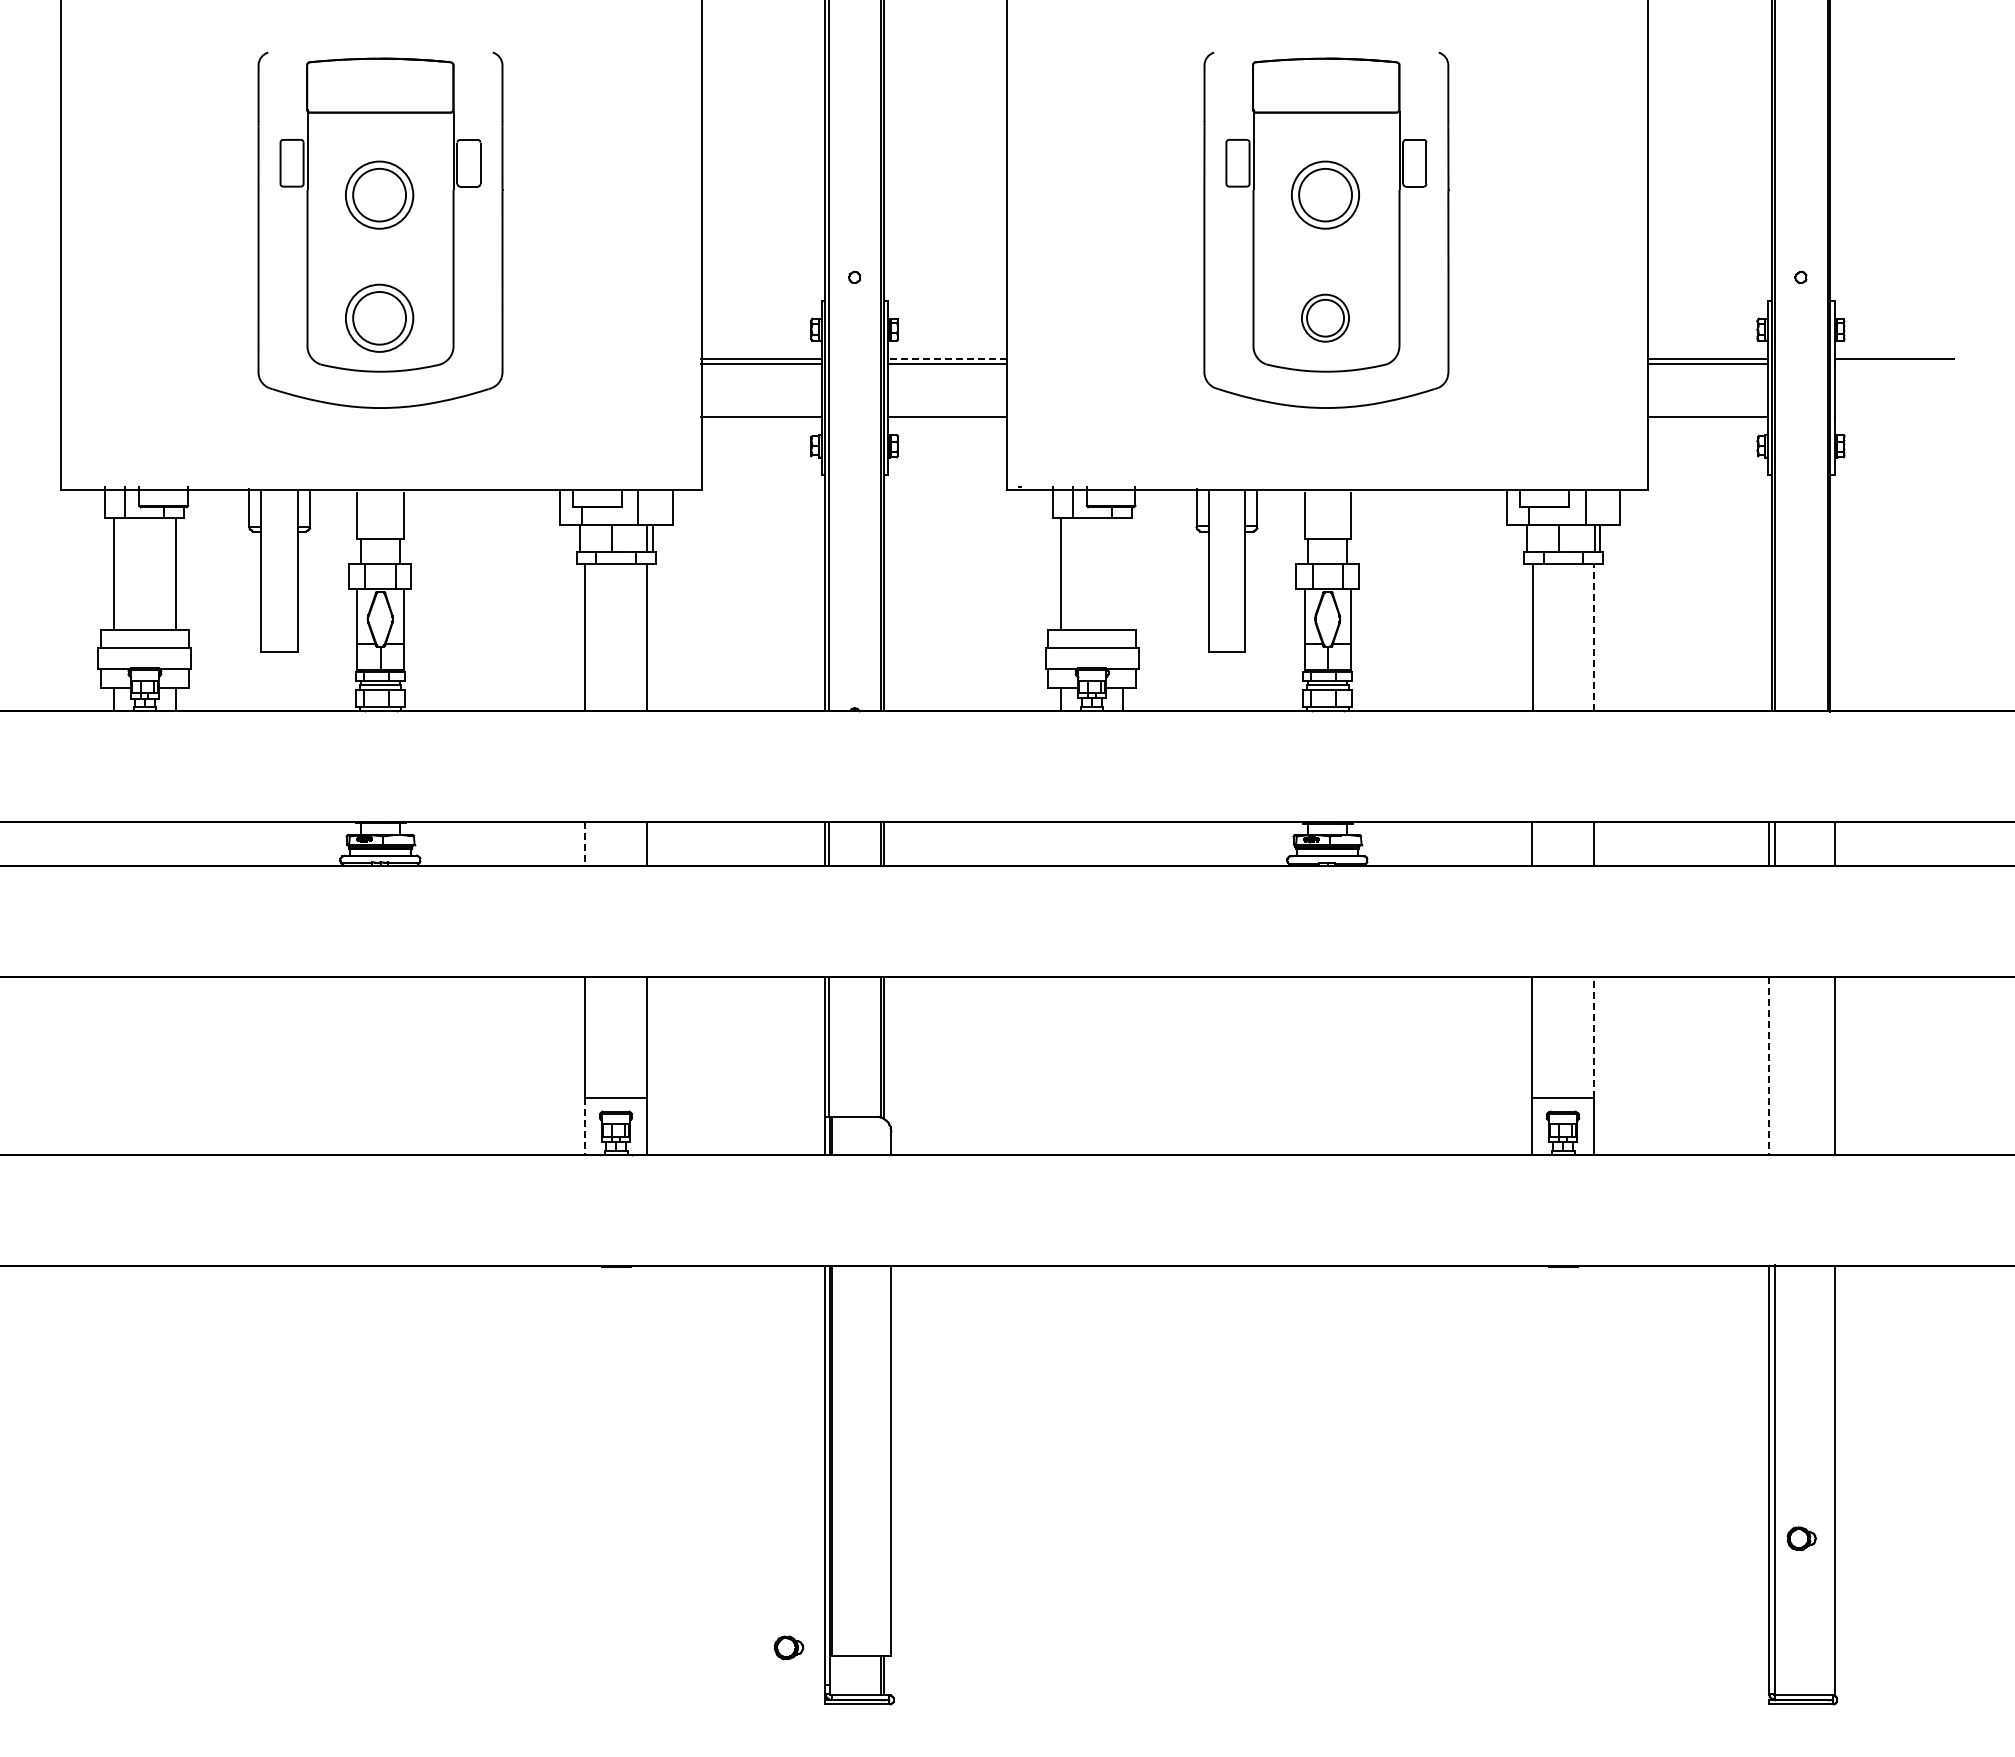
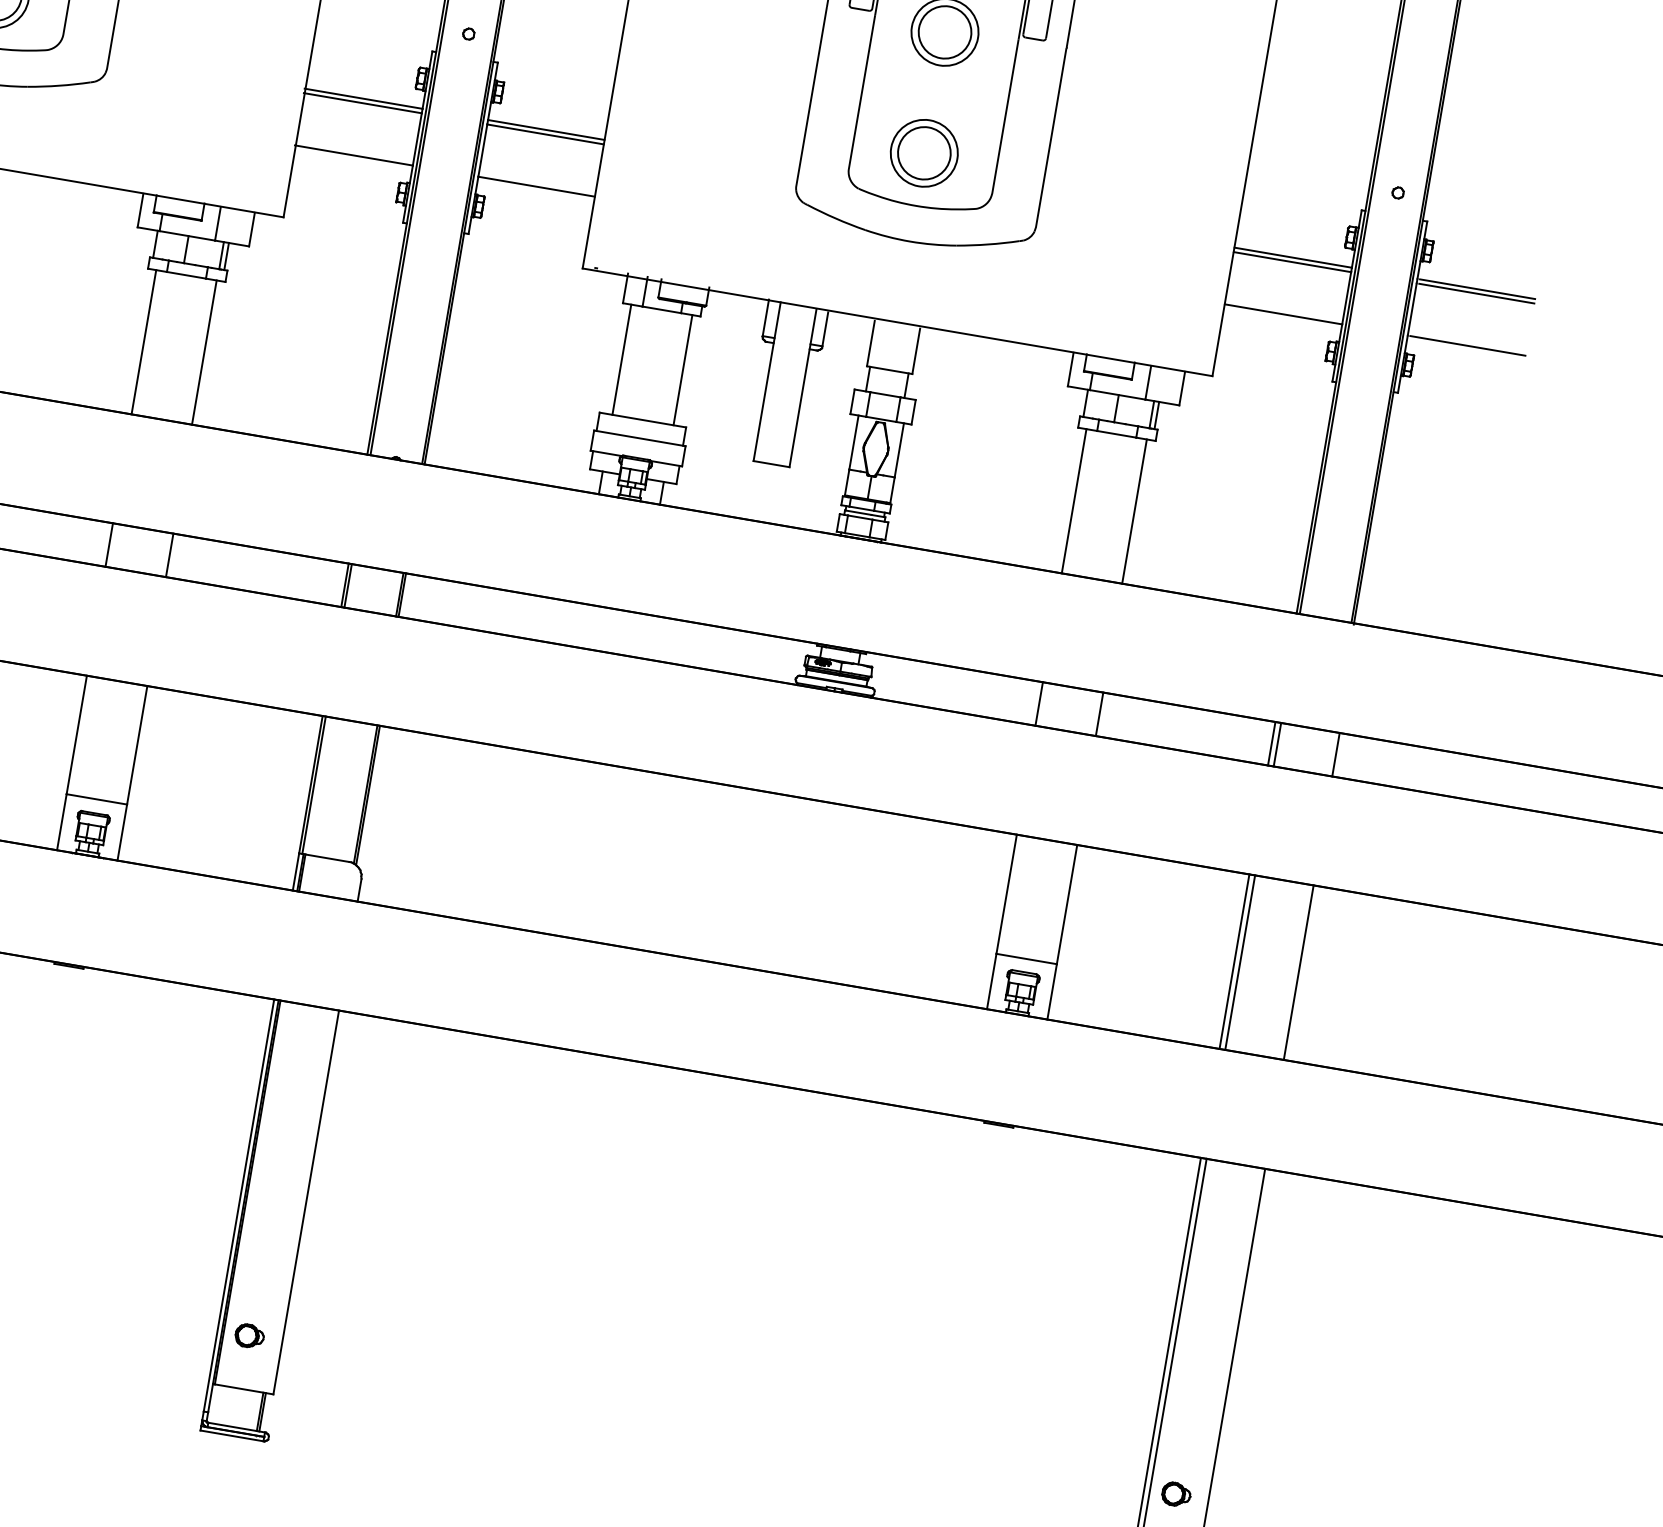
part: (1325, 317) -> (924, 152), size x1.43
line: (946, 359) -> (545, 130), dashed -> solid
line: (1895, 363) -> (1476, 293), added
line: (1895, 416) -> (1467, 345), added
line: (1123, 573) -> (683, 370), added
line: (1594, 636) -> (1135, 510), dashed -> solid
line: (585, 844) -> (109, 545), dashed -> solid
line: (1593, 1037) -> (1066, 904), dashed -> solid
line: (1769, 1065) -> (1234, 961), dashed -> solid
line: (1774, 1065) -> (1239, 962), added
line: (585, 1126) -> (62, 822), dashed -> solid
part: (1801, 1538) -> (1176, 1494), moved
part: (788, 1647) -> (249, 1335), moved

